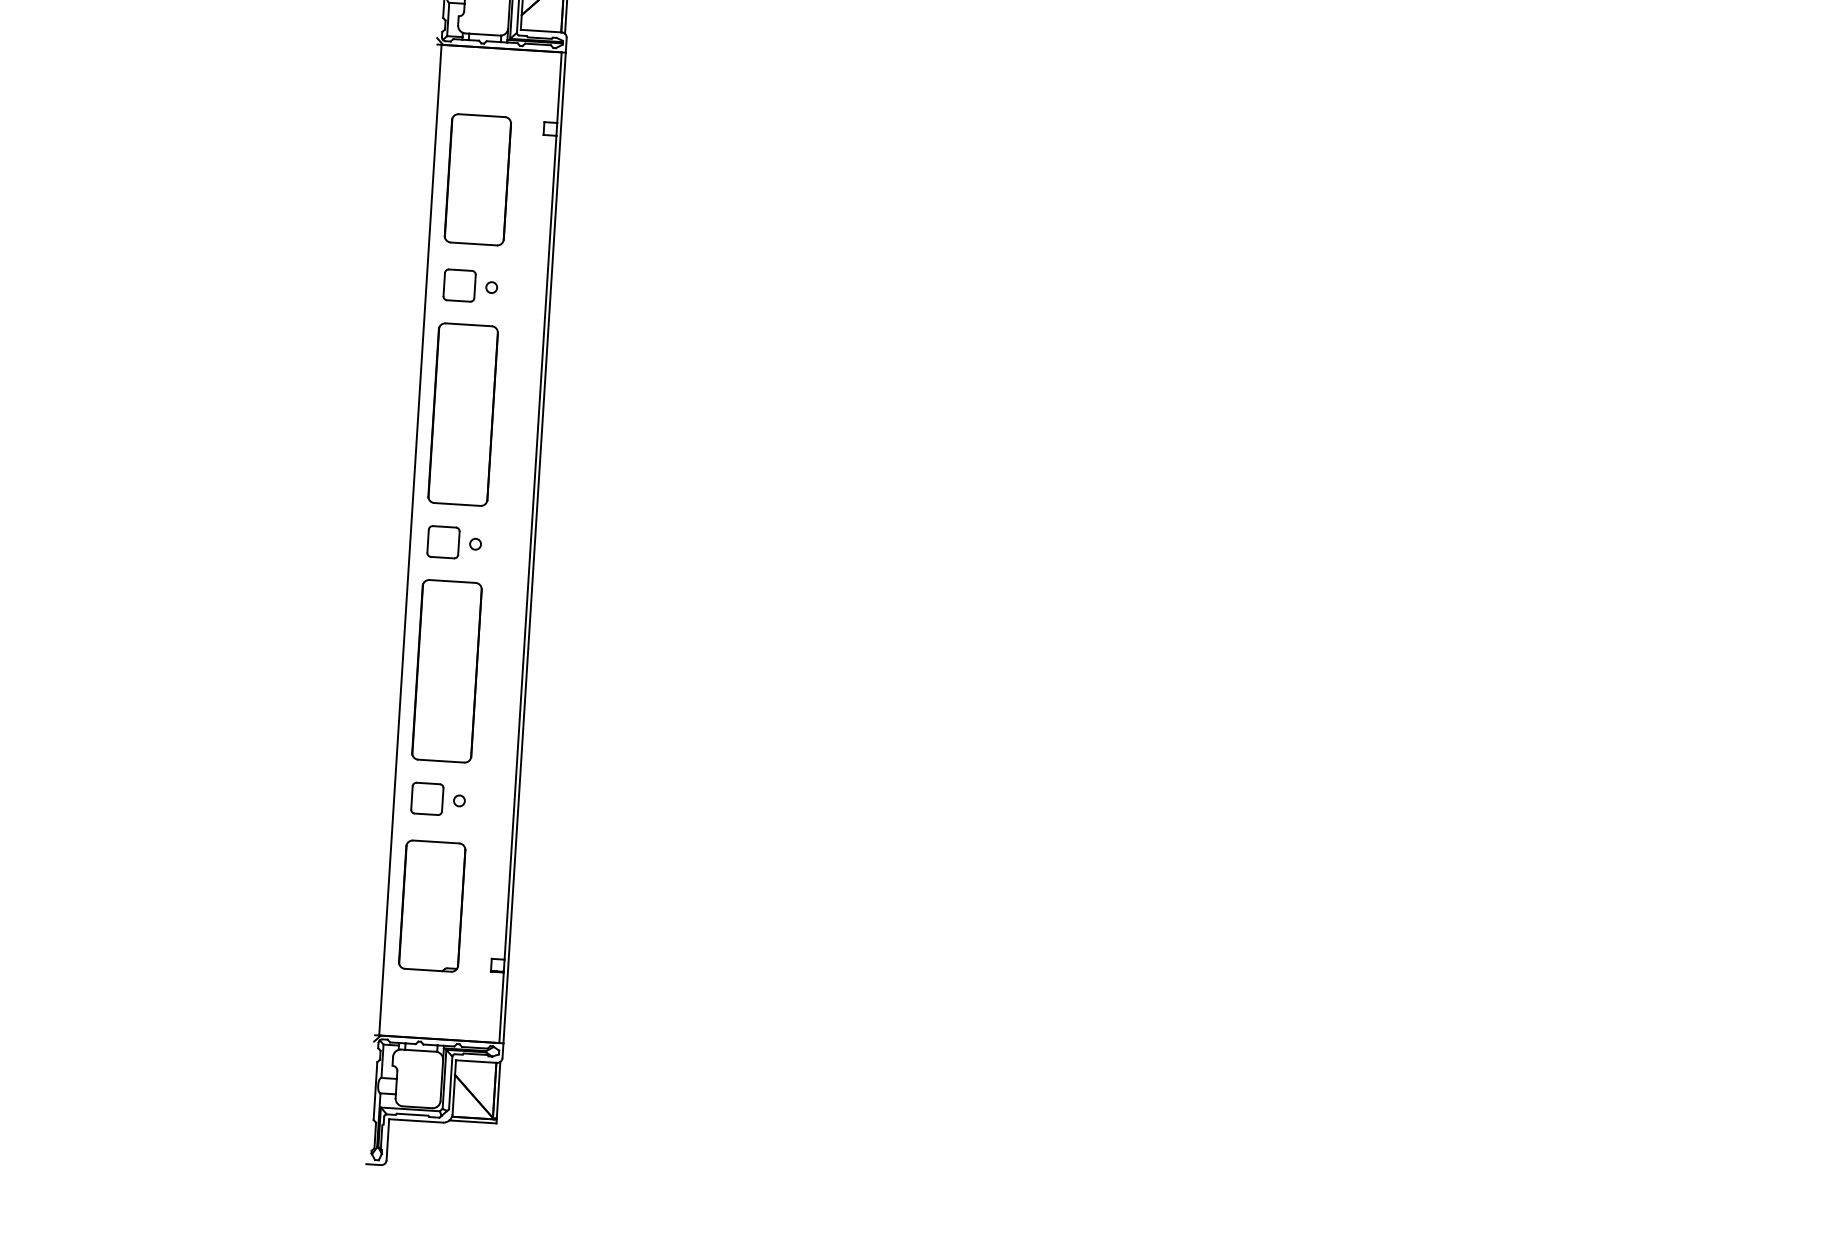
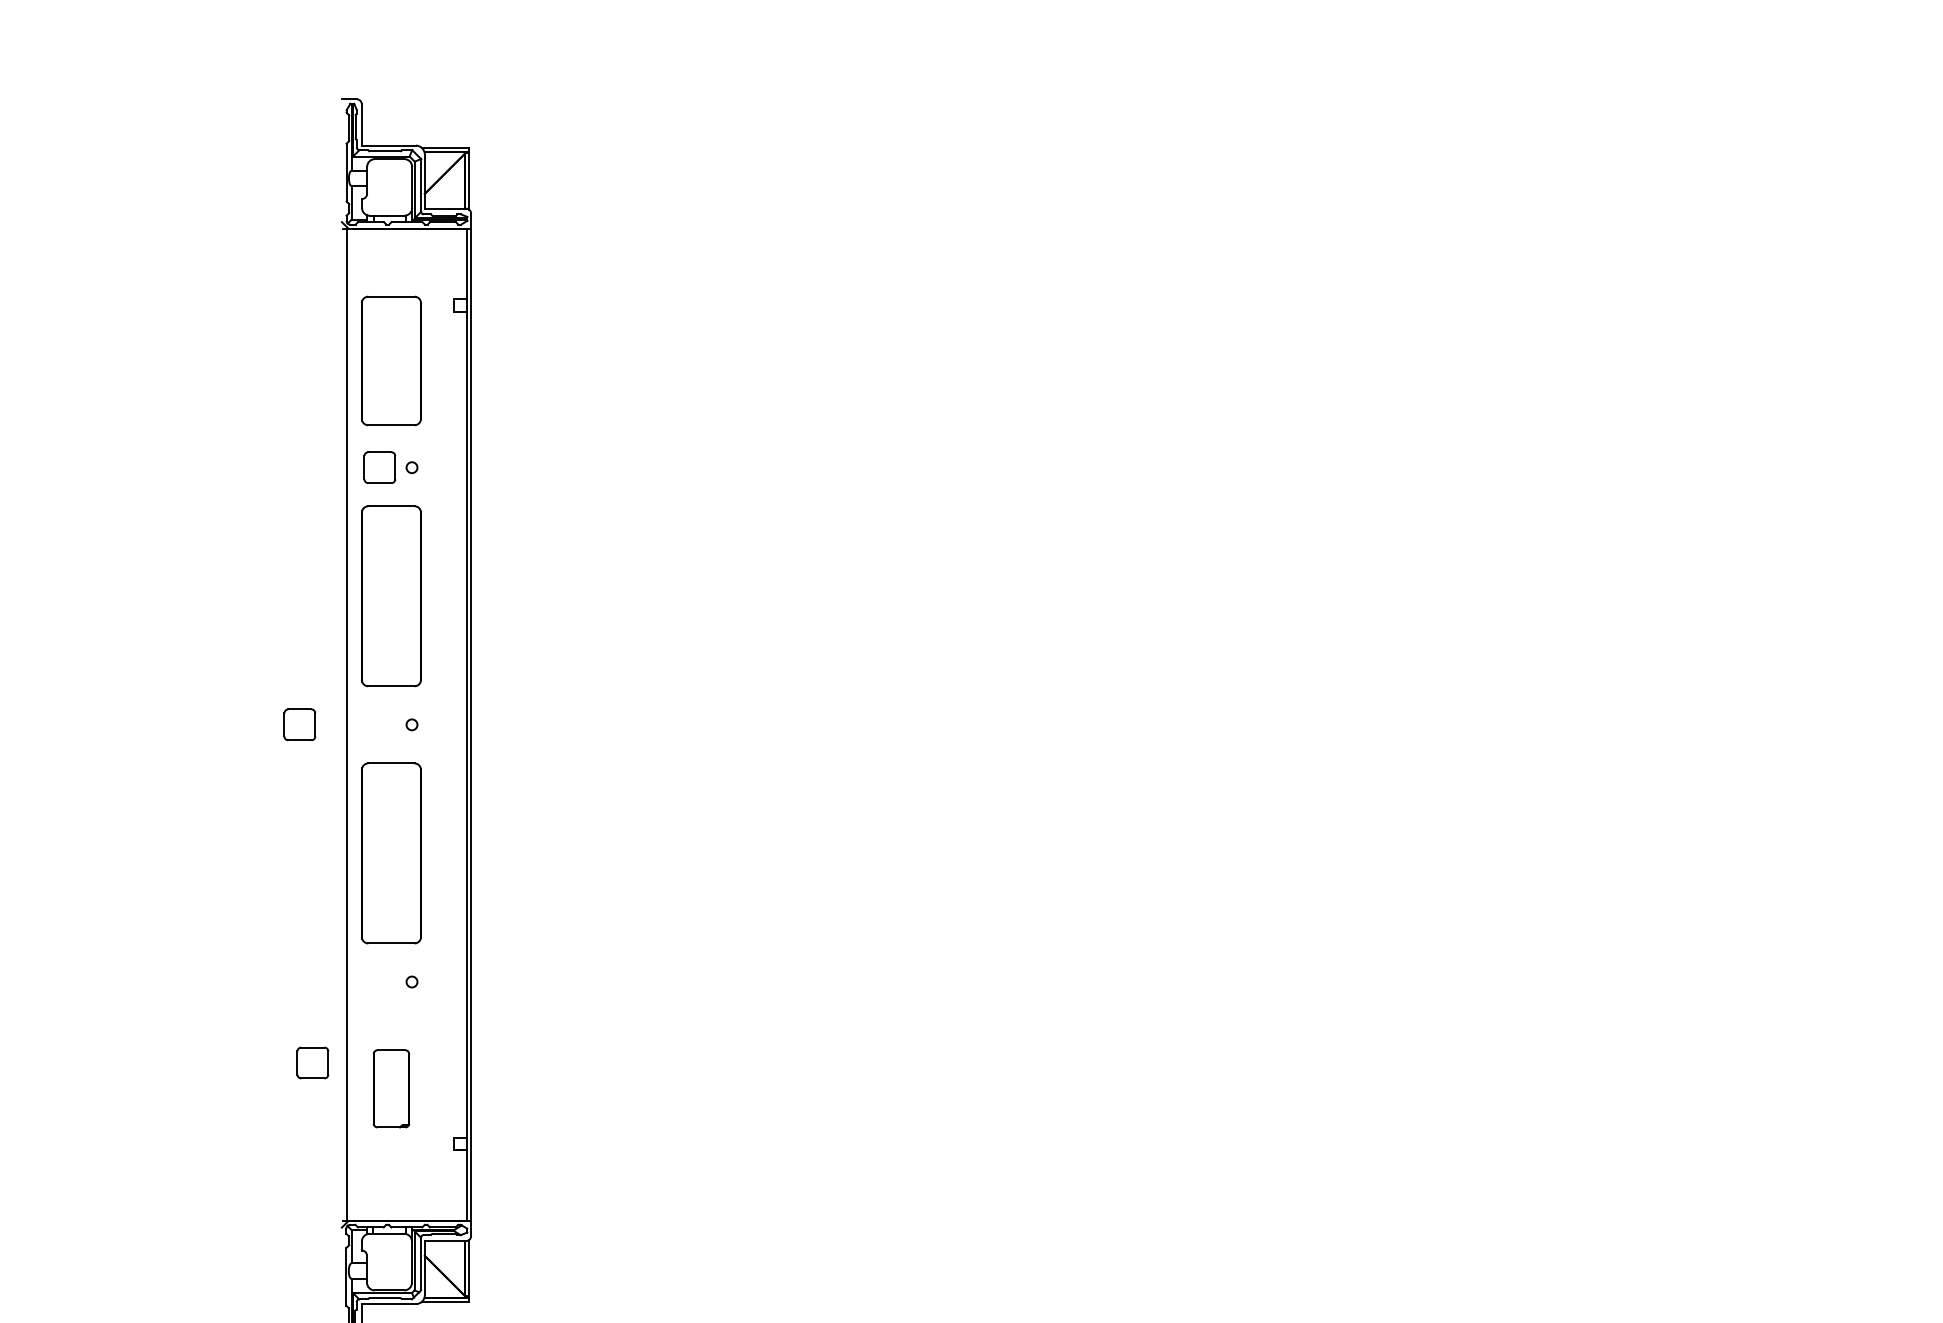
part: (443, 541) -> (299, 724), moved
part: (427, 798) -> (312, 1062), moved
part: (432, 905) -> (391, 1088), size x0.6

